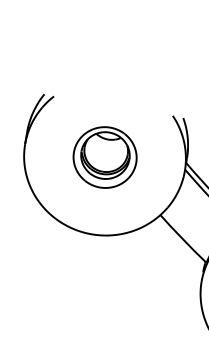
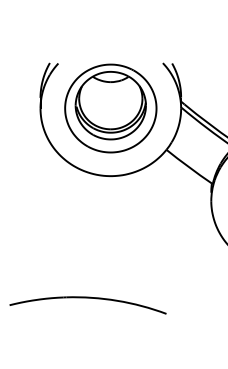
part: (104, 157) -> (110, 108), size x1.67

